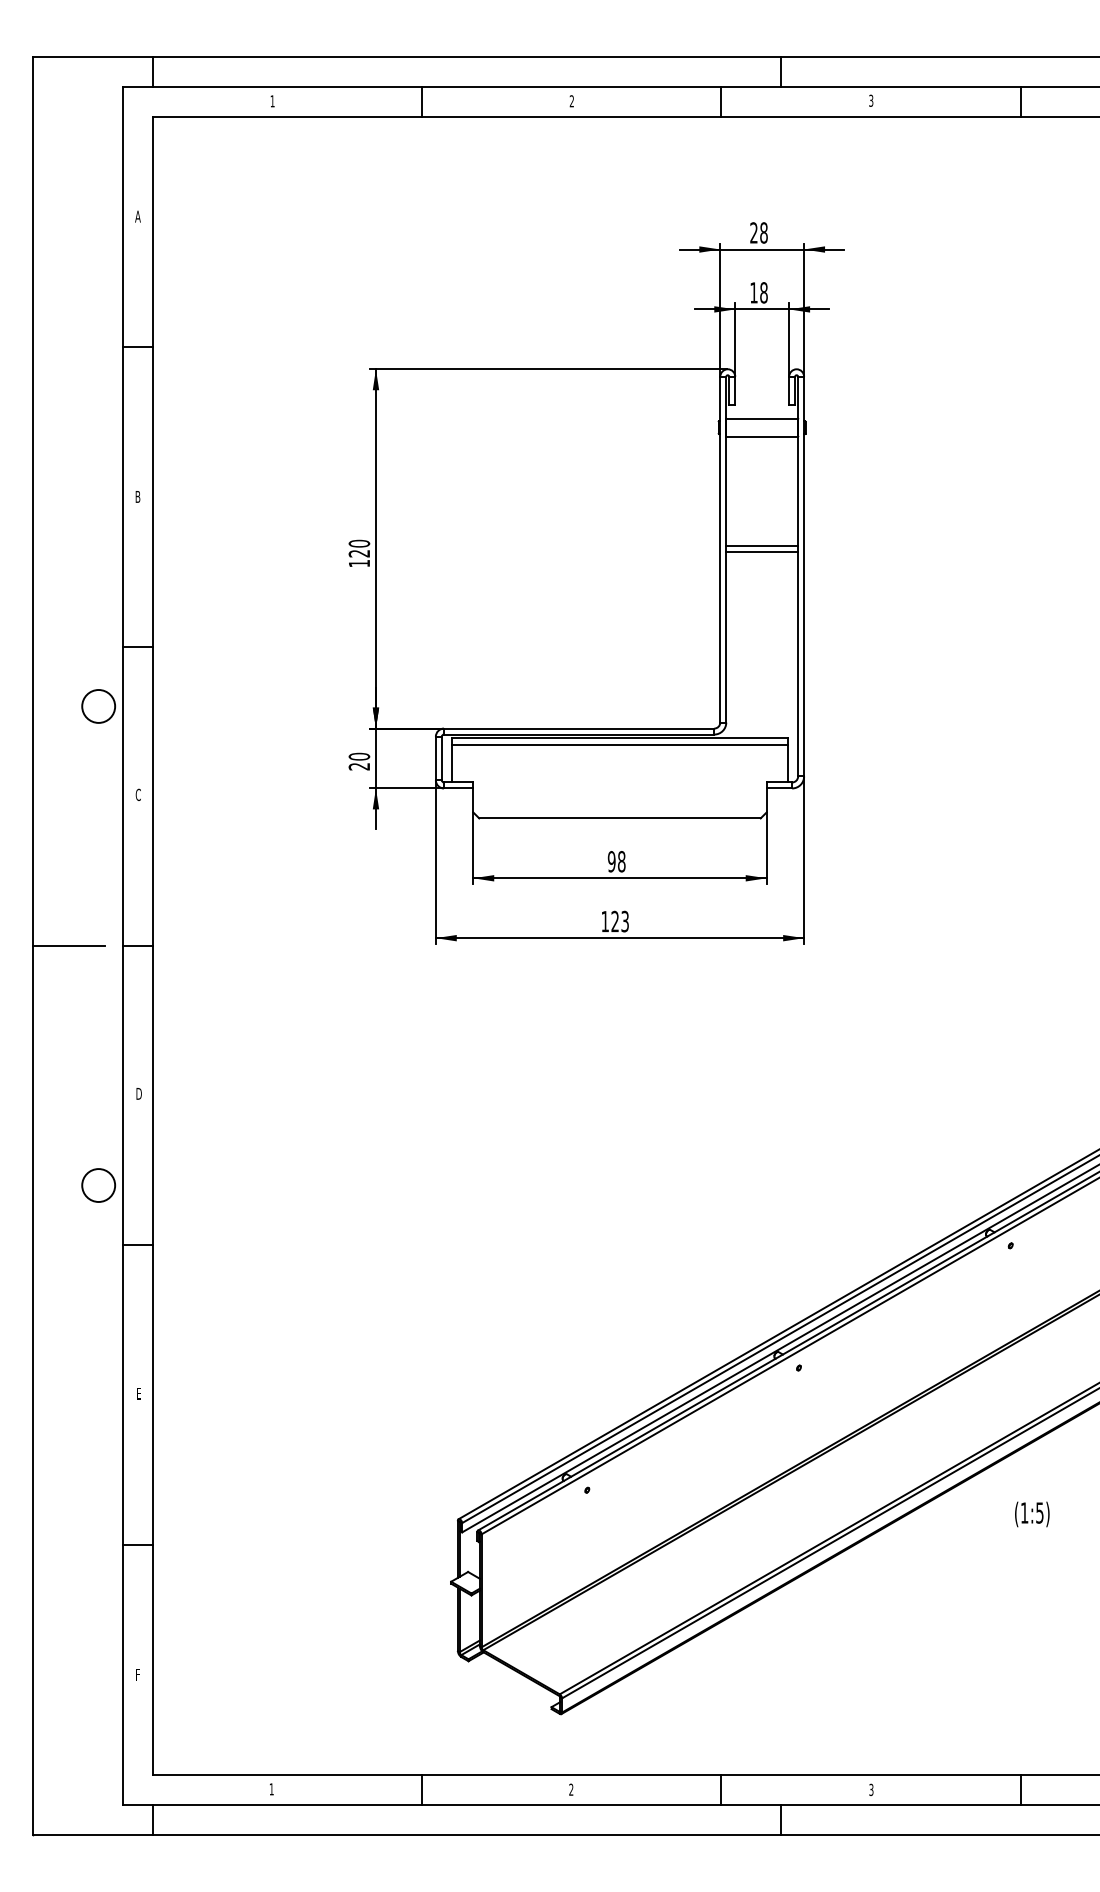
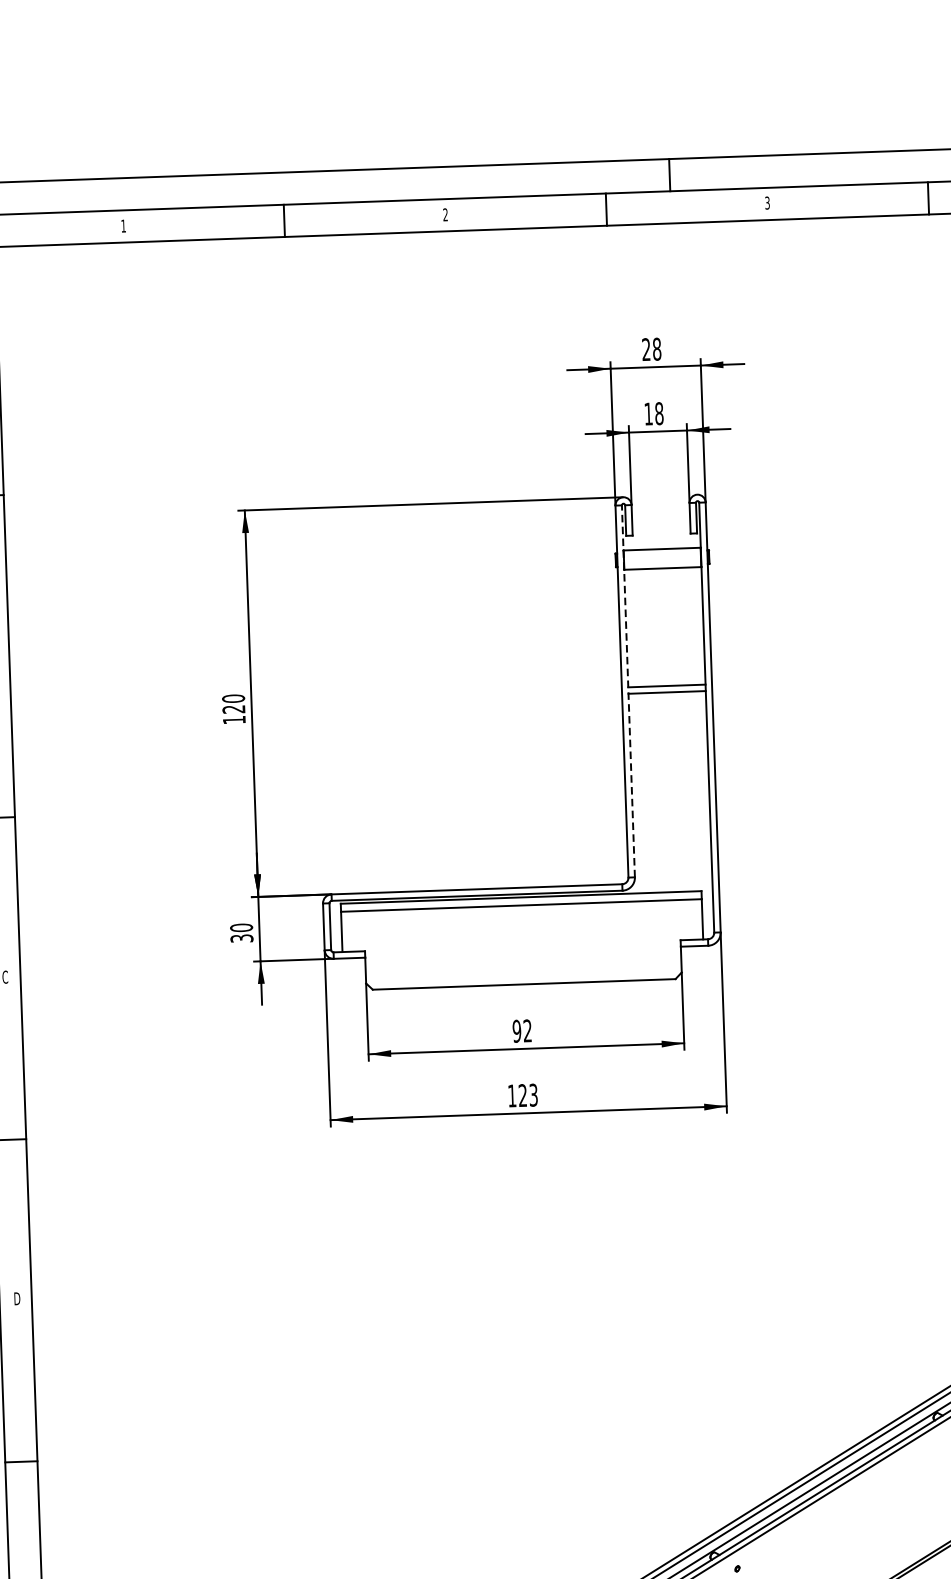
line: (726, 549) -> (628, 691), solid -> dashed
text: (359, 766) -> (242, 938), 20 -> 30
text: (621, 861) -> (527, 1030), 98 -> 92

